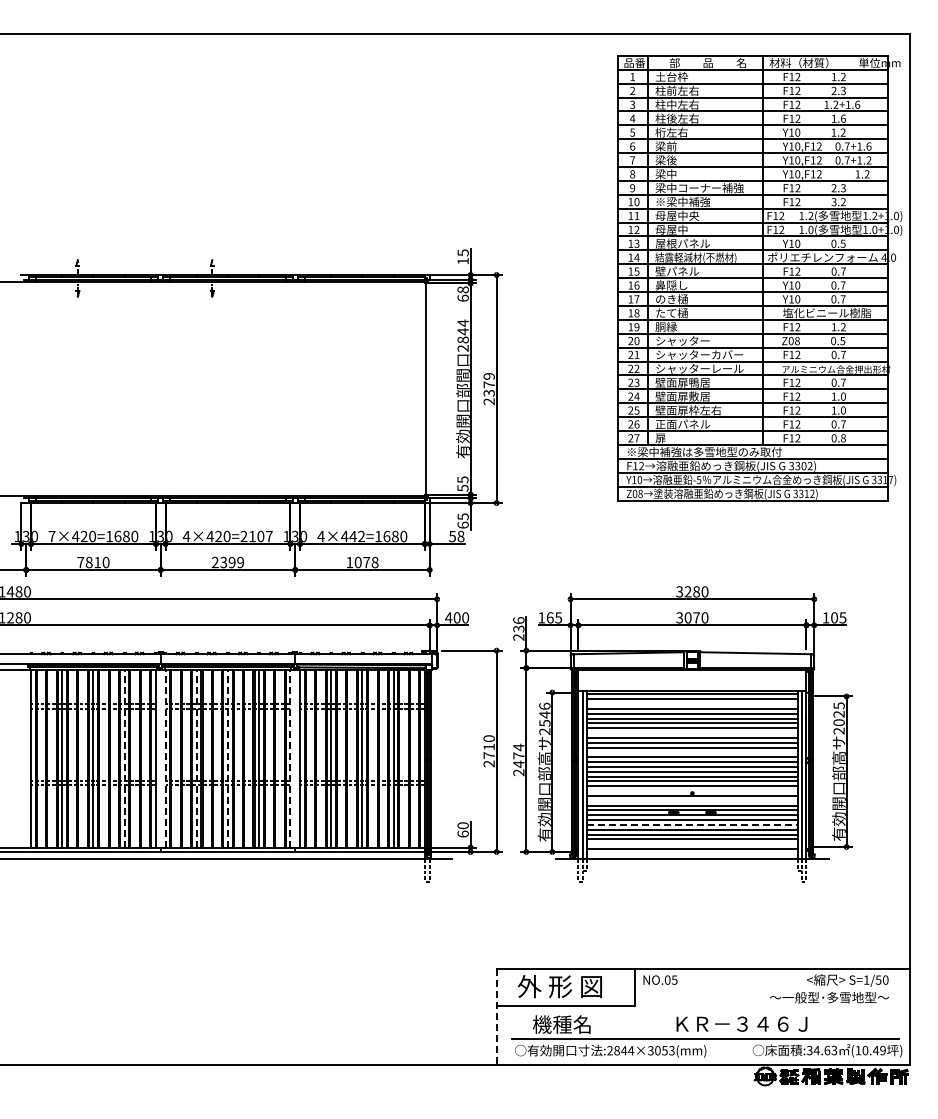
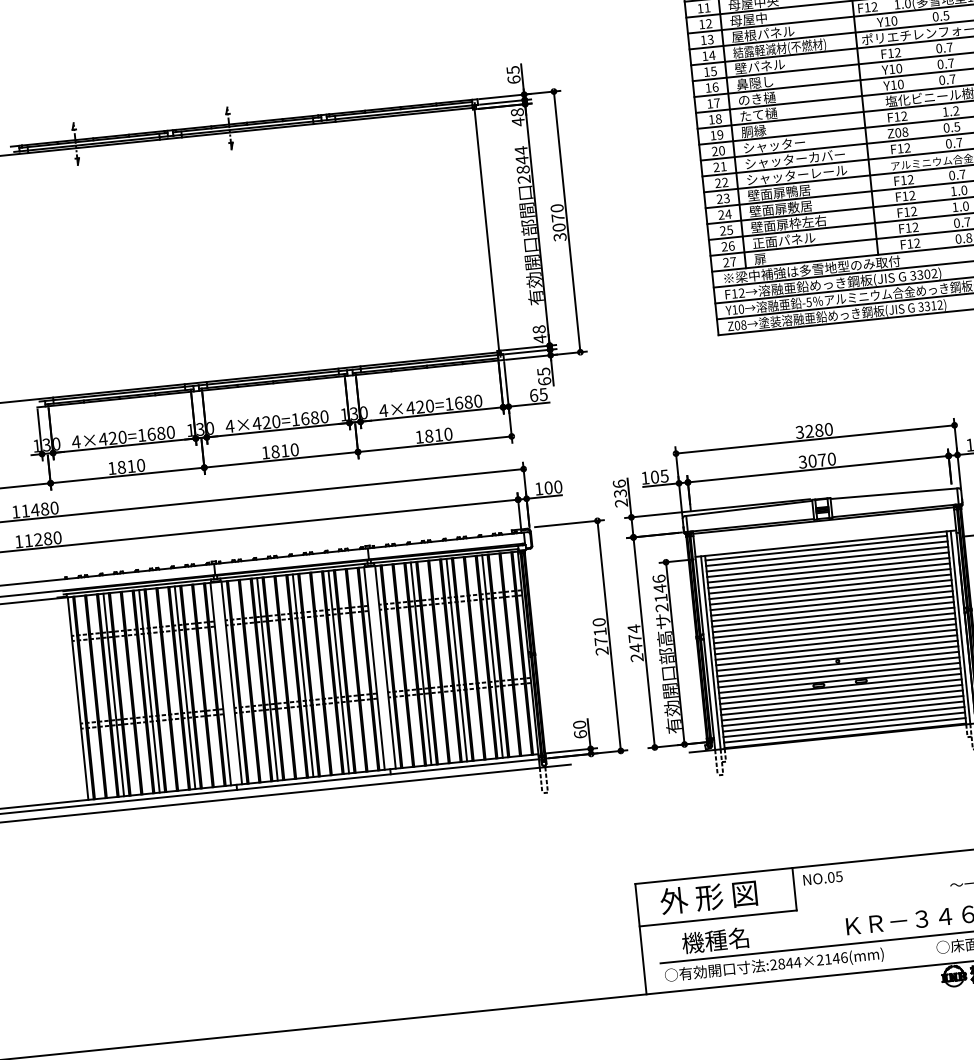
text: (462, 260) -> (513, 78), 15 -> 65
text: (462, 298) -> (517, 122), 68 -> 48
text: (488, 389) -> (557, 223), 2379 -> 3070
text: (462, 483) -> (539, 333), 55 -> 48
text: (51, 536) -> (75, 442), 7×420=1680 -> 4×420=1680
text: (256, 536) -> (309, 418), 4×420=2107 -> 4×420=1680
text: (357, 536) -> (425, 406), 4×442=1680 -> 4×420=1680
text: (456, 536) -> (538, 395), 58 -> 65
text: (80, 562) -> (111, 468), 7810 -> 1810
text: (227, 562) -> (279, 451), 2399 -> 1810
text: (366, 562) -> (438, 435), 1078 -> 1810
text: (448, 617) -> (538, 488), 400 -> 100
text: (549, 617) -> (654, 476), 165 -> 105
line: (692, 704) -> (827, 559), added
text: (544, 722) -> (660, 597), 2546 -> 2146
line: (692, 733) -> (830, 592), added
line: (692, 752) -> (833, 614), added
line: (124, 758) -> (184, 687), dashed -> solid
line: (165, 758) -> (231, 682), dashed -> solid
line: (196, 758) -> (267, 678), dashed -> solid
line: (227, 758) -> (302, 675), dashed -> solid
line: (290, 758) -> (374, 668), dashed -> solid
line: (692, 791) -> (837, 659), added
line: (692, 800) -> (838, 669), added
line: (692, 824) -> (841, 696), dashed -> solid
line: (692, 844) -> (843, 719), added
line: (692, 853) -> (844, 729), added
line: (497, 1017) -> (641, 939), dashed -> solid
text: (661, 1050) -> (832, 958), :2844×3053(mm) -> :2844×2146(mm)

